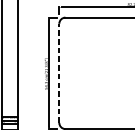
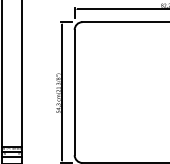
line: (59, 73) -> (74, 92), dashed -> solid

